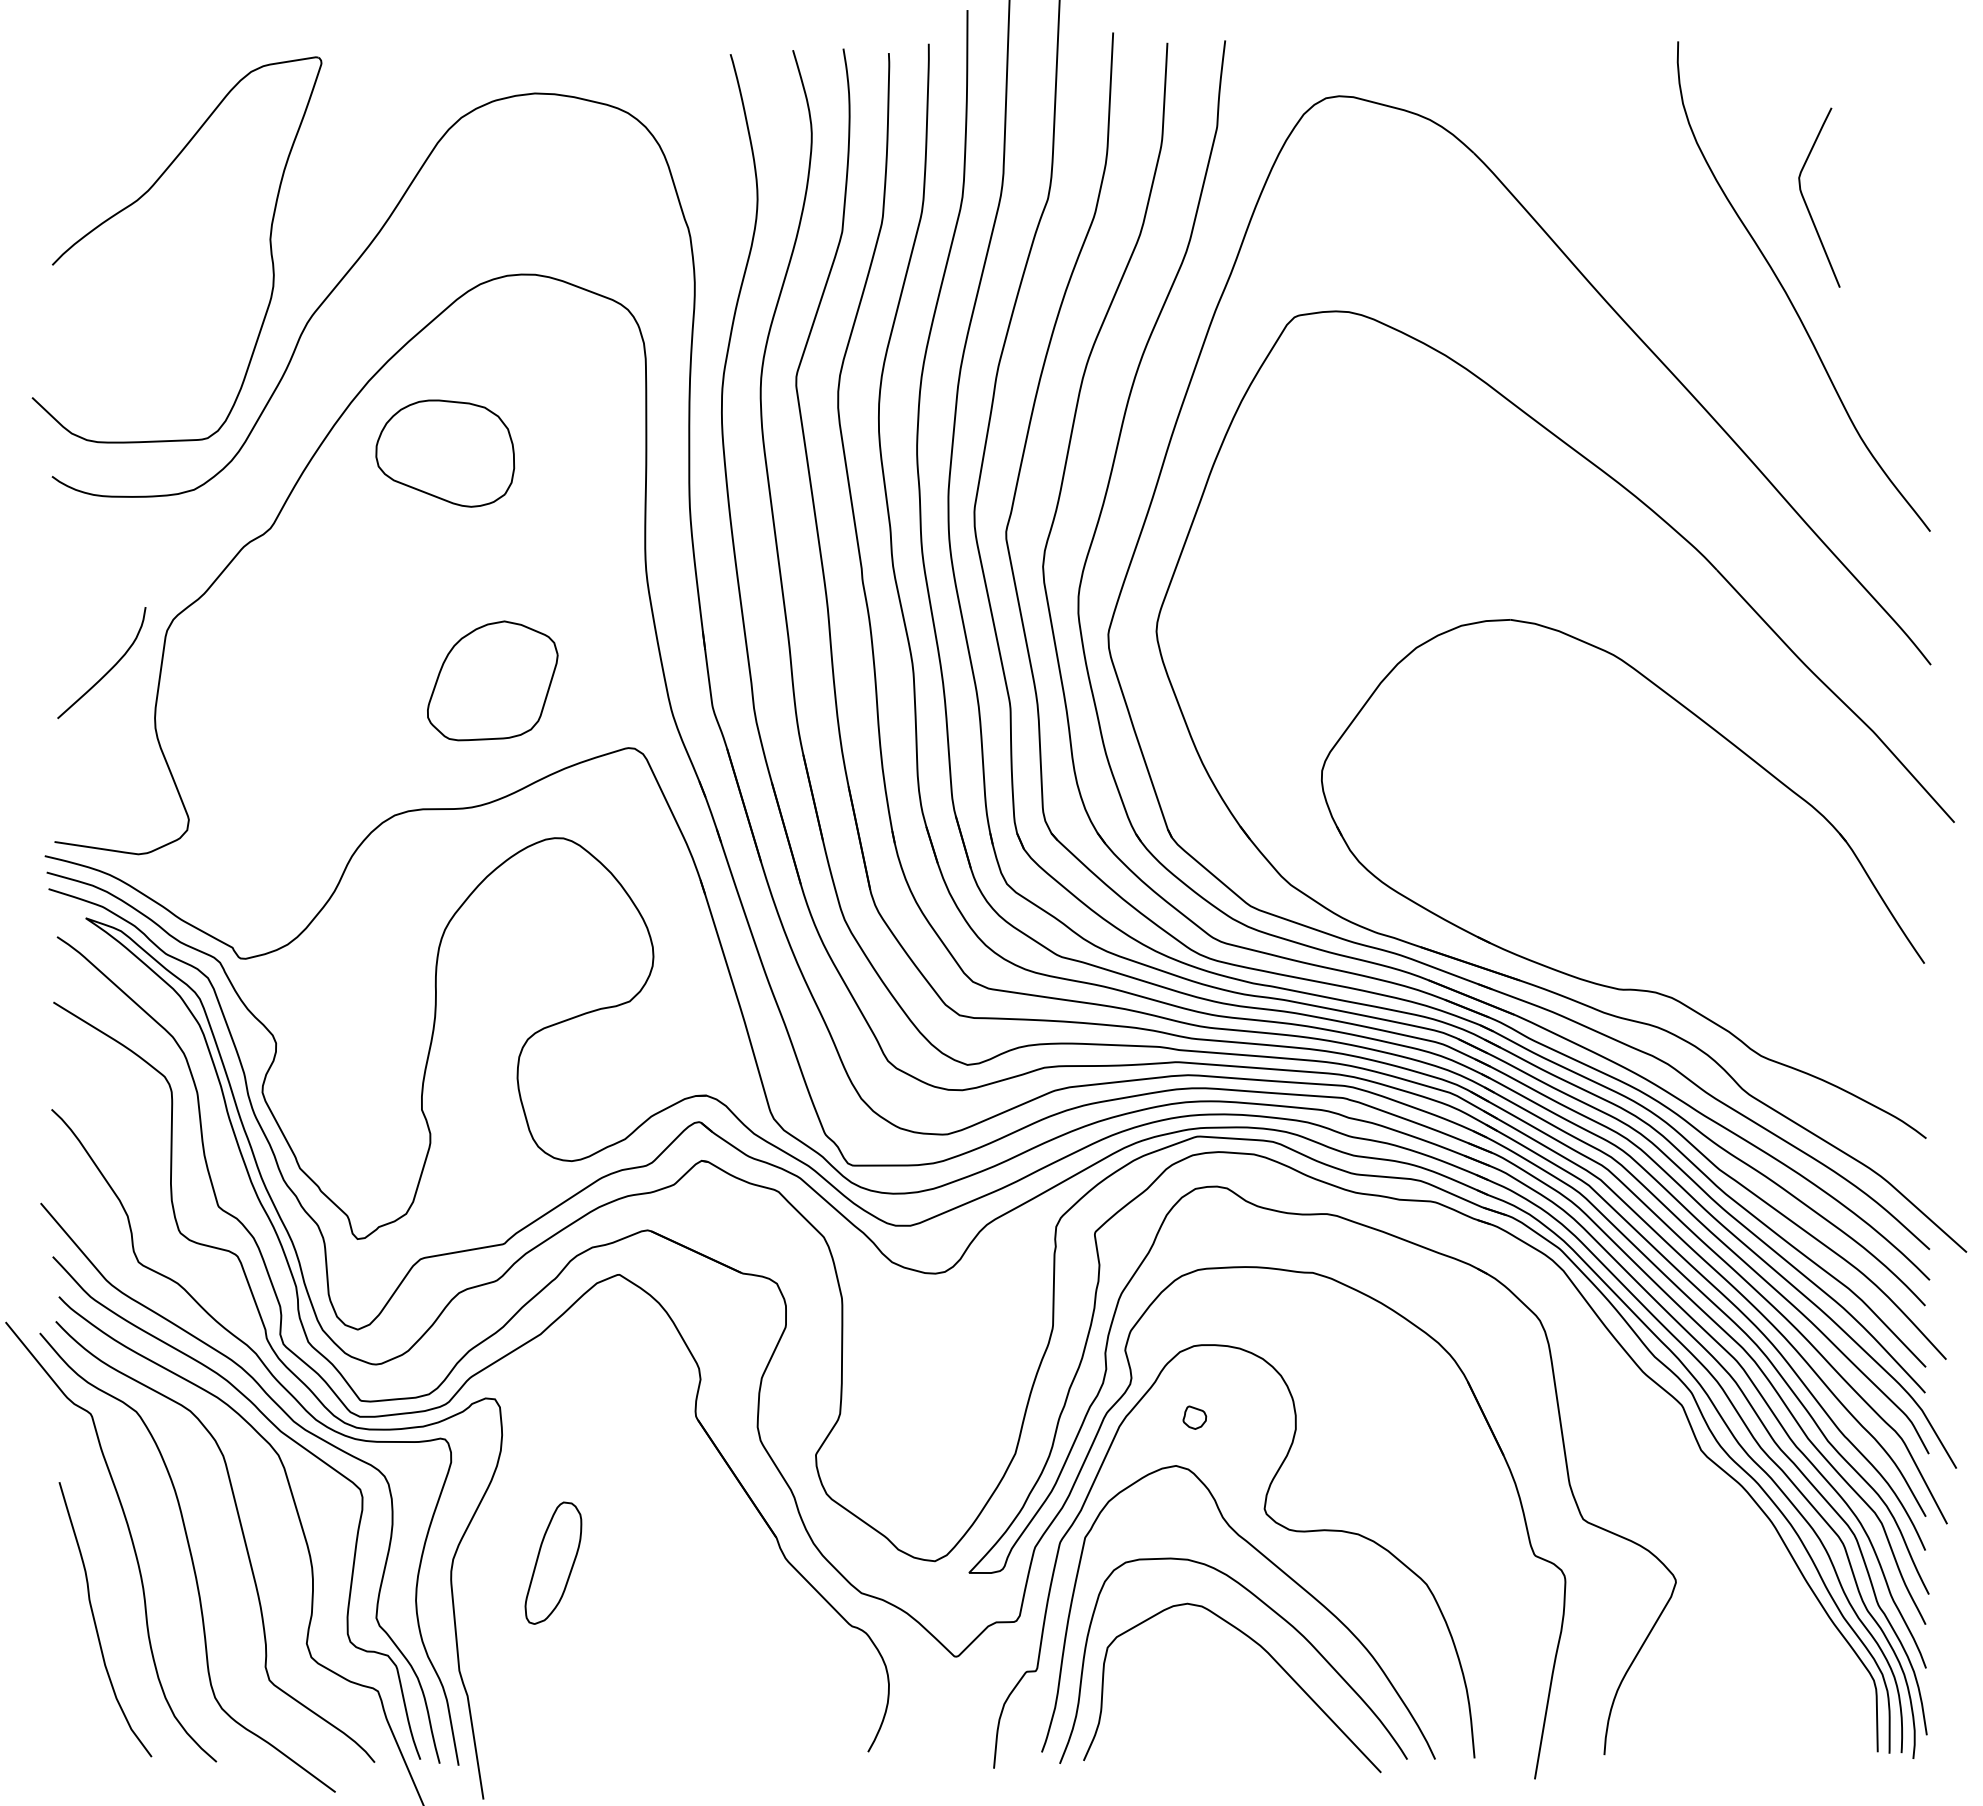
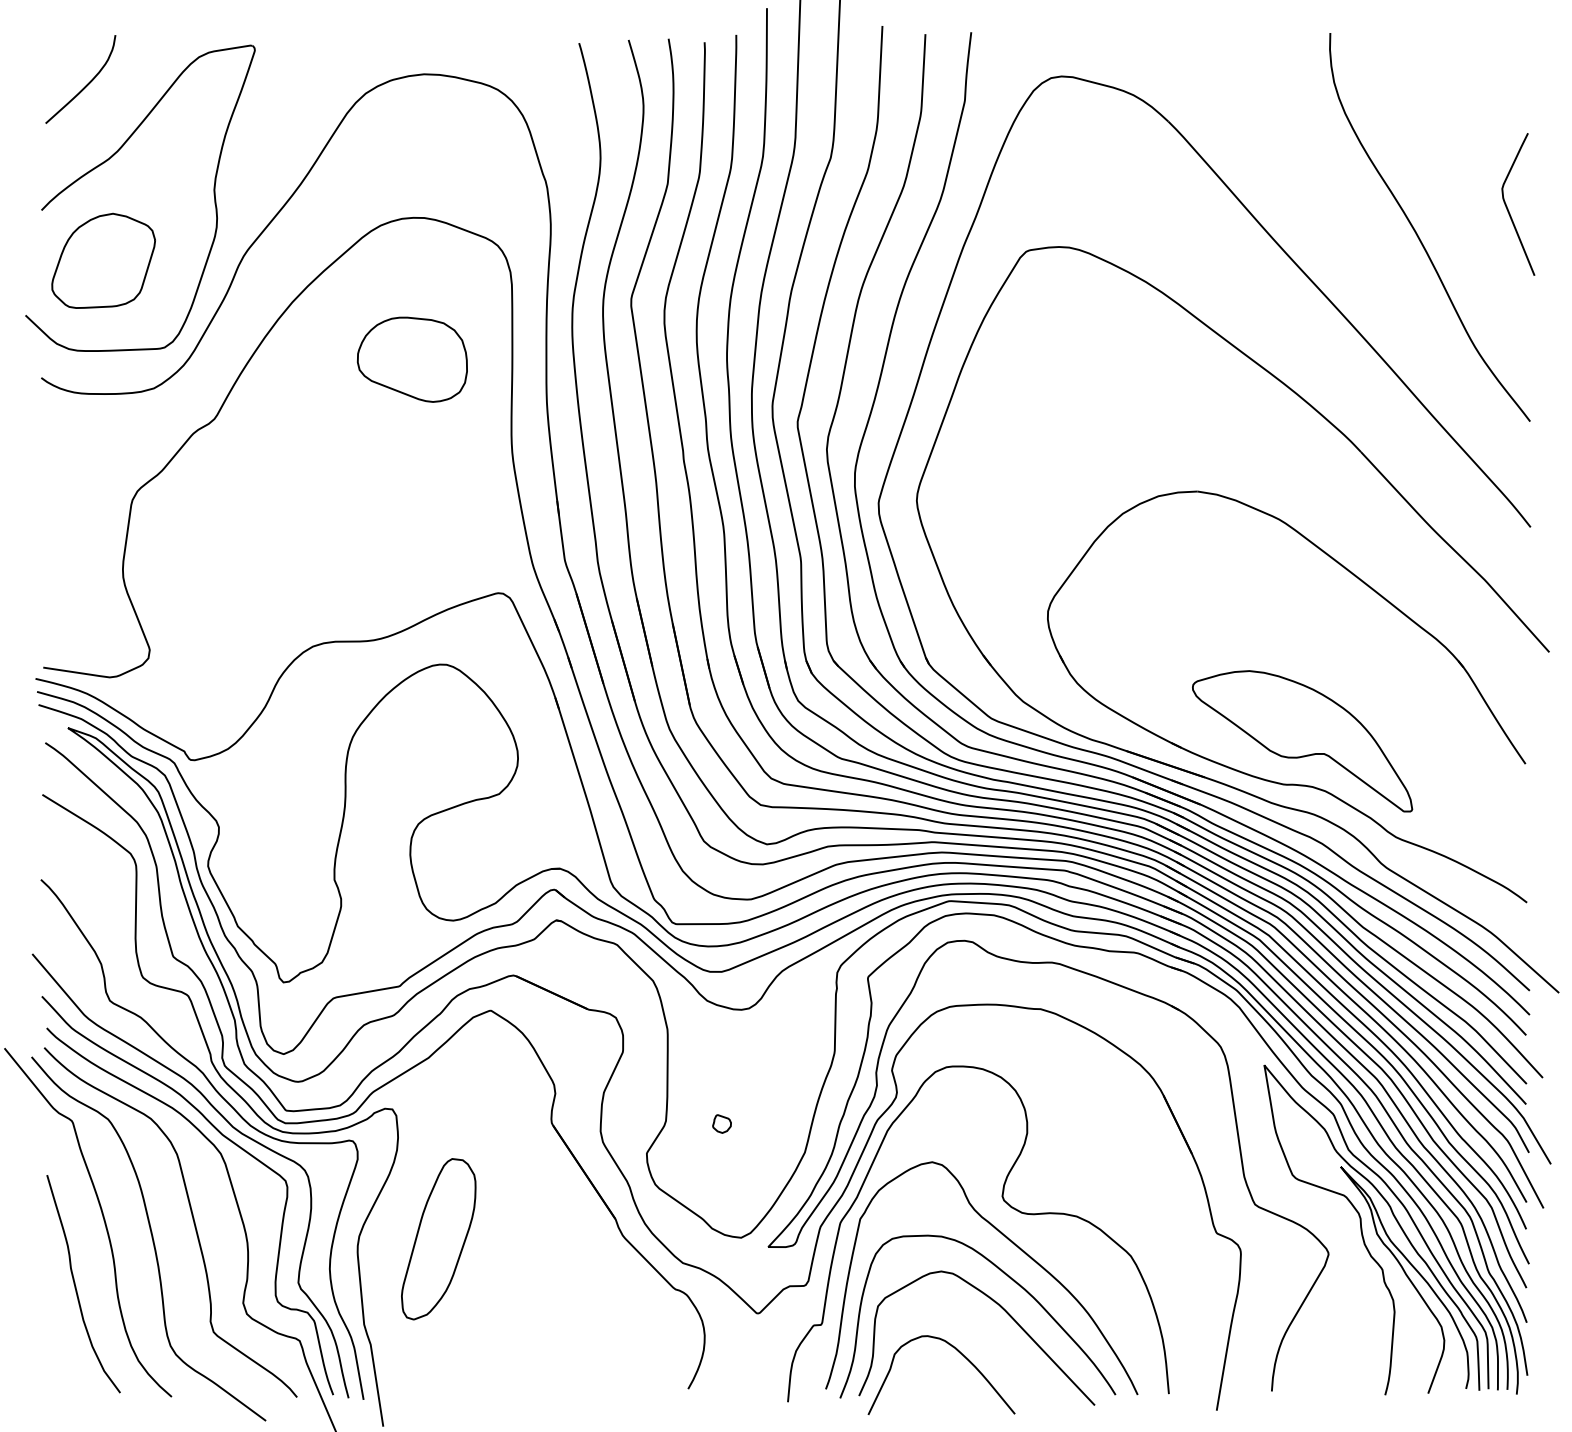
curve: (1806, 202) -> (1508, 208), moved
part: (445, 453) -> (412, 359), moved
curve: (108, 670) -> (86, 85), moved
part: (492, 680) -> (103, 260), moved
part: (1642, 934) -> (1302, 740), added
part: (1194, 1417) -> (721, 1123), moved
part: (1730, 1551) -> (1371, 1230), added
part: (553, 1563) -> (438, 1239), size x1.67
curve: (1212, 1708) -> (961, 1354), added

